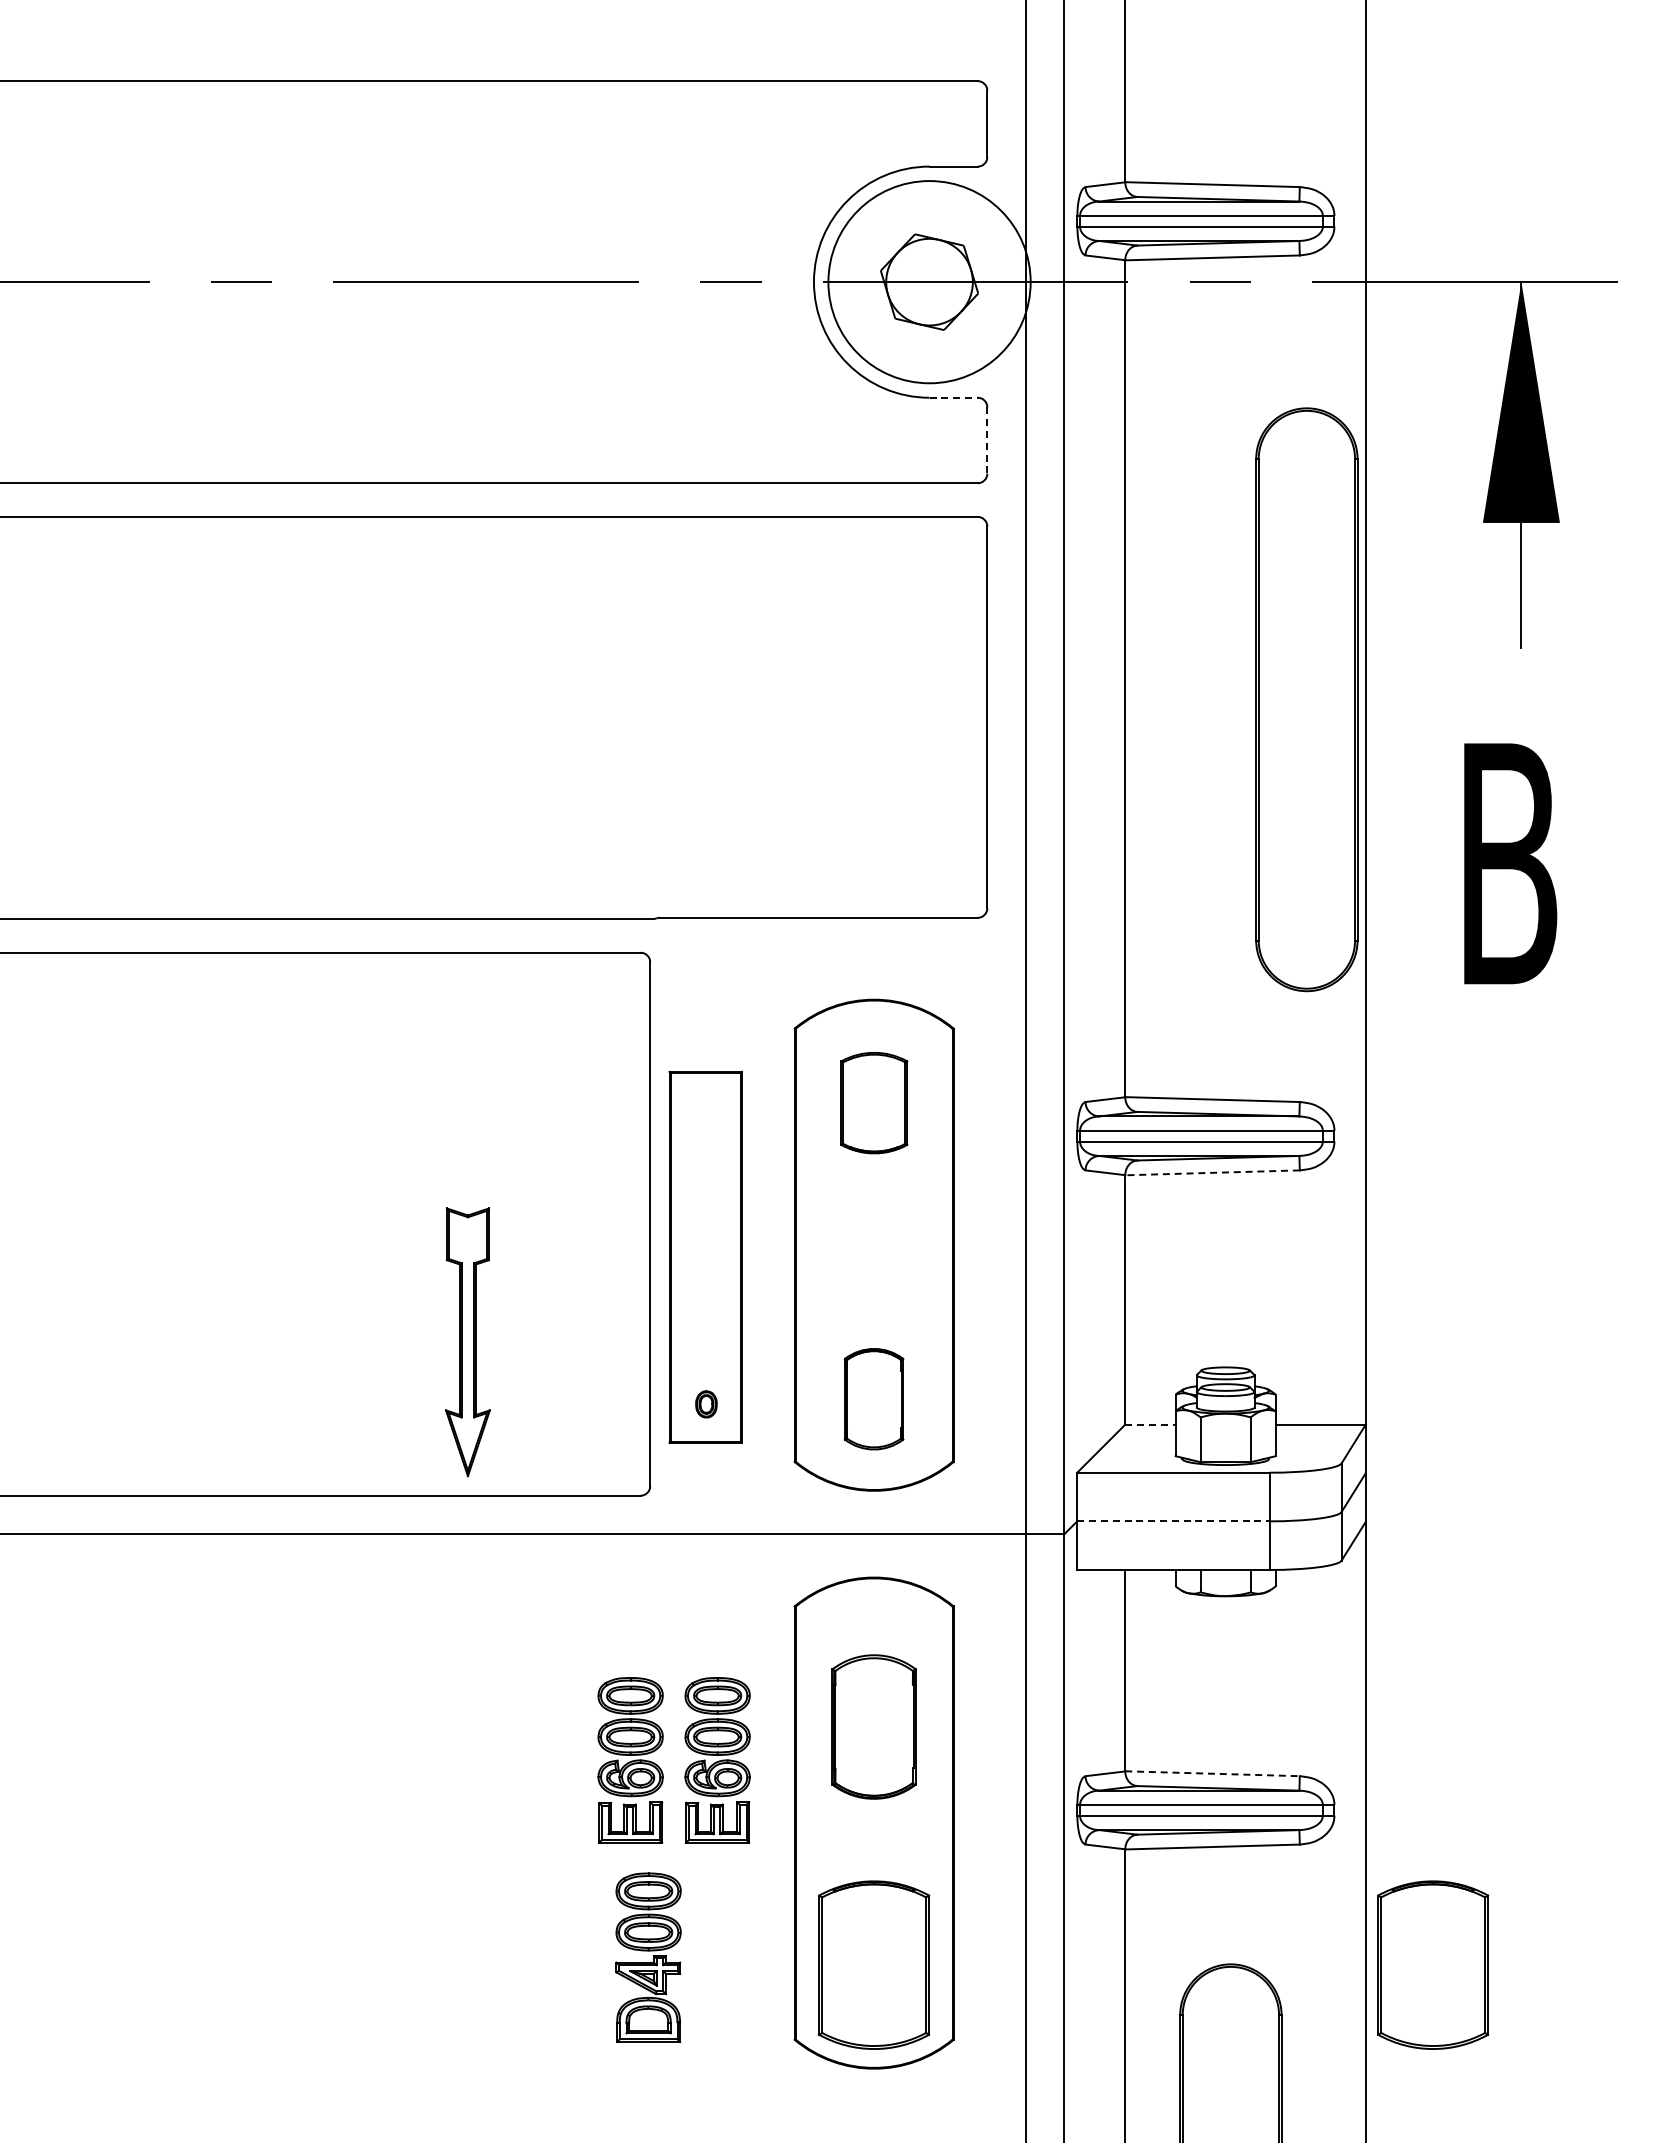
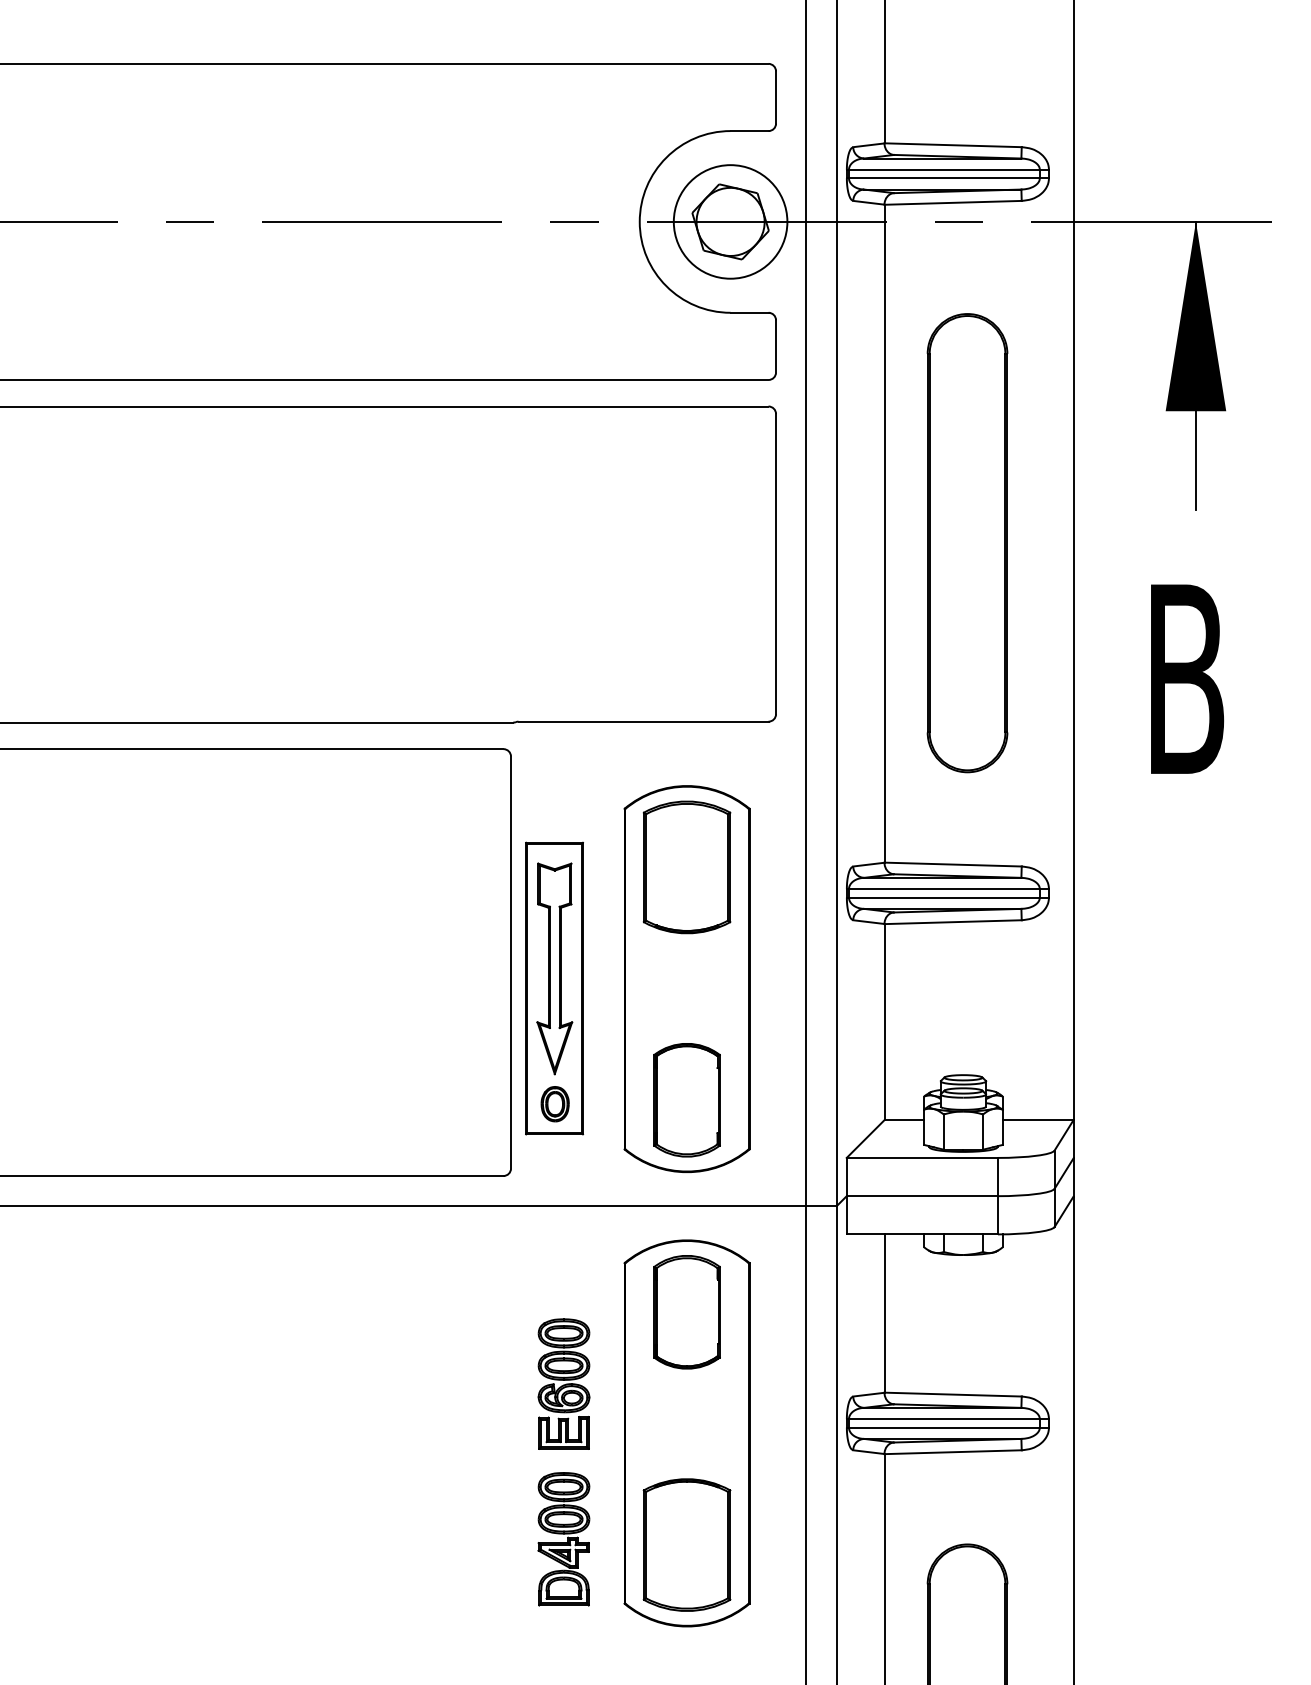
circle: (929, 281) -> (730, 221), size x0.71
line: (954, 397) -> (750, 312), dashed -> solid
line: (987, 440) -> (776, 346), dashed -> solid
part: (1306, 699) -> (967, 542), moved
part: (874, 1102) -> (687, 866), size x1.67
line: (1212, 1172) -> (953, 921), dashed -> solid
part: (467, 1342) -> (554, 969), moved
part: (873, 1398) -> (686, 1099), size x1.43
part: (706, 1404) -> (555, 1104), size x1.67
line: (1150, 1424) -> (904, 1120), dashed -> solid
line: (1173, 1521) -> (922, 1196), dashed -> solid
part: (873, 1726) -> (686, 1311), moved
part: (630, 1760) -> (495, 1384), removed
line: (1213, 1773) -> (953, 1394), dashed -> solid
part: (648, 1957) -> (563, 1539), moved
part: (1433, 1964) -> (1126, 1544), removed

